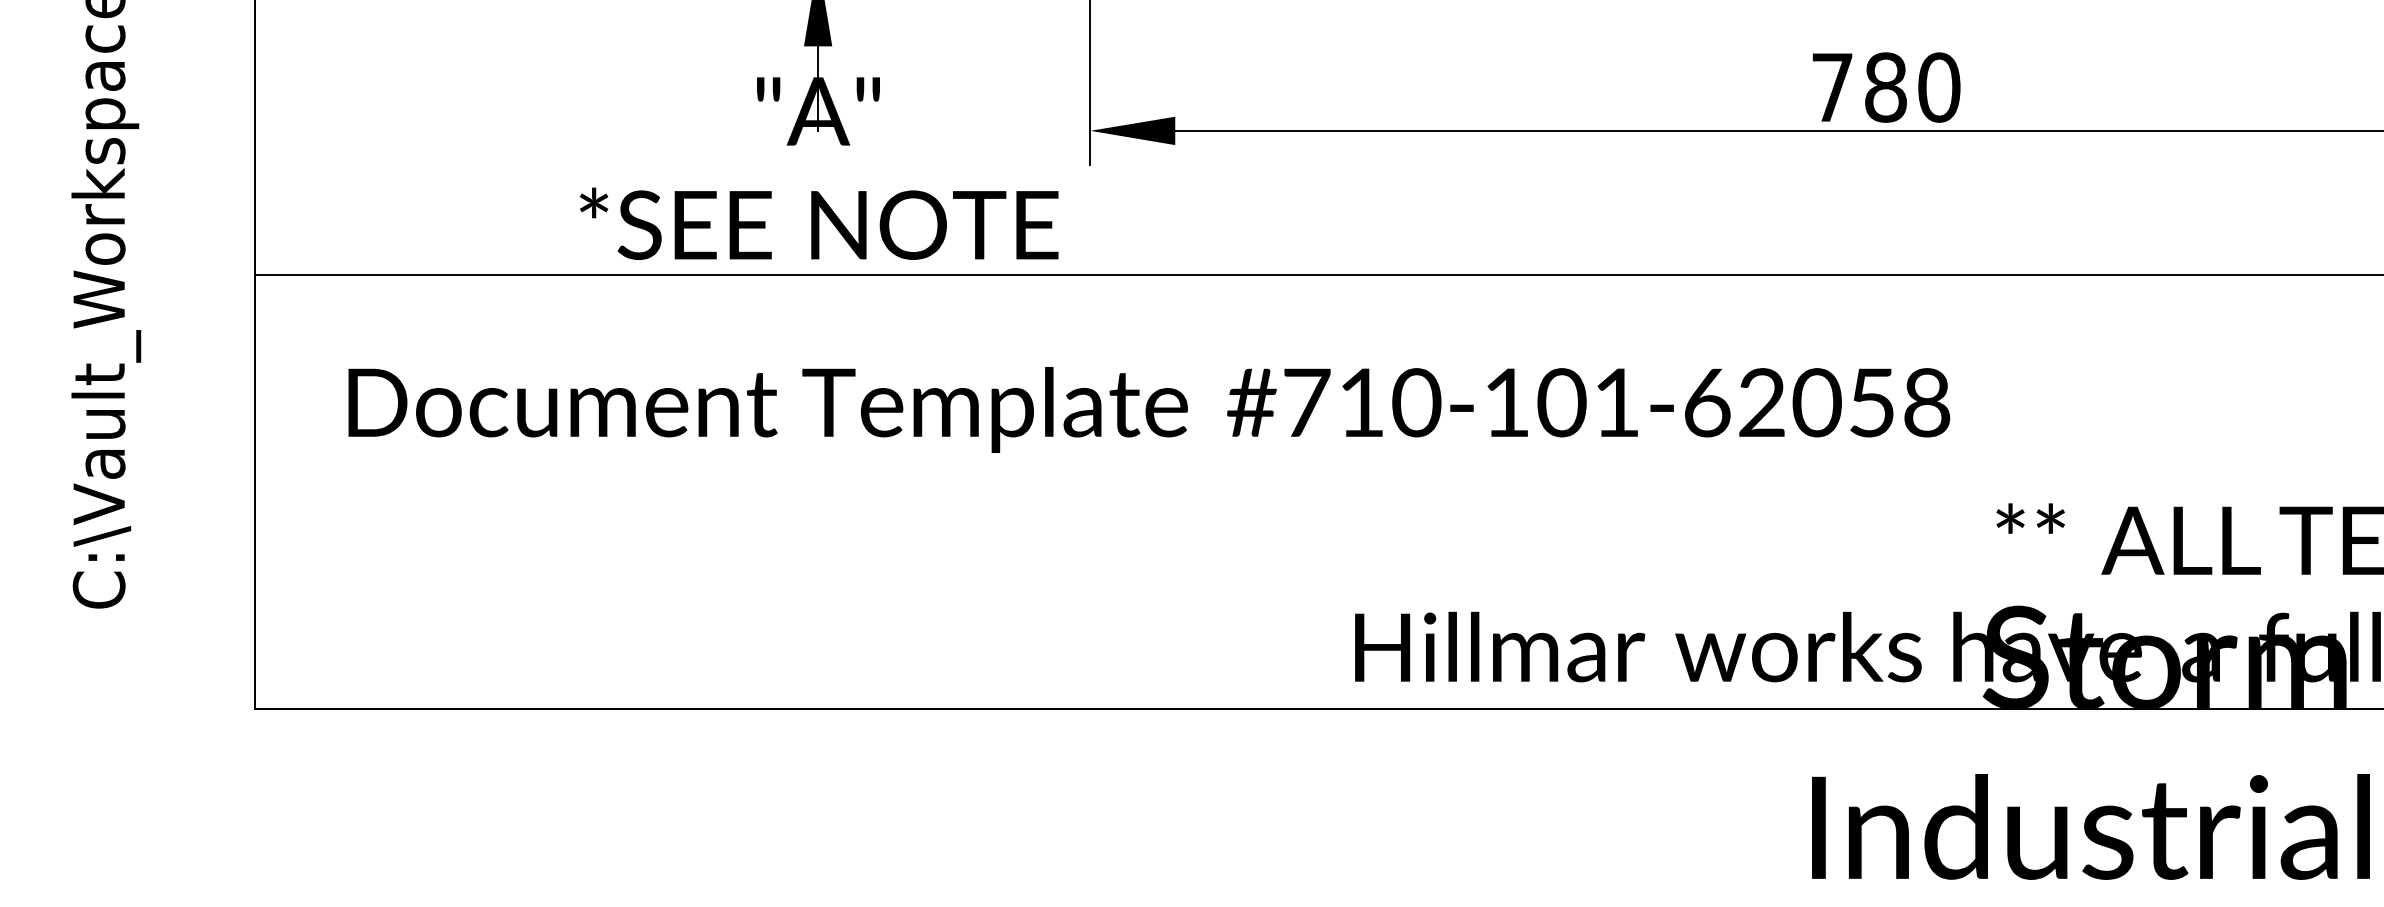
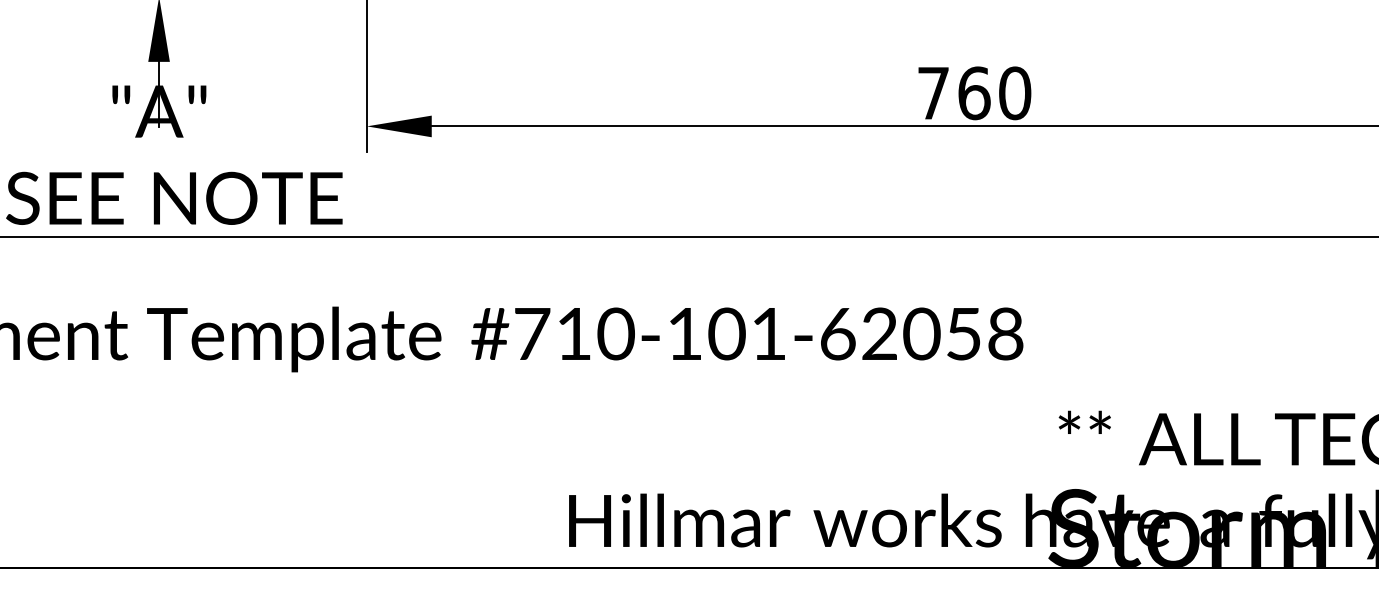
text: (1886, 87) -> (974, 93), 780 -> 760

